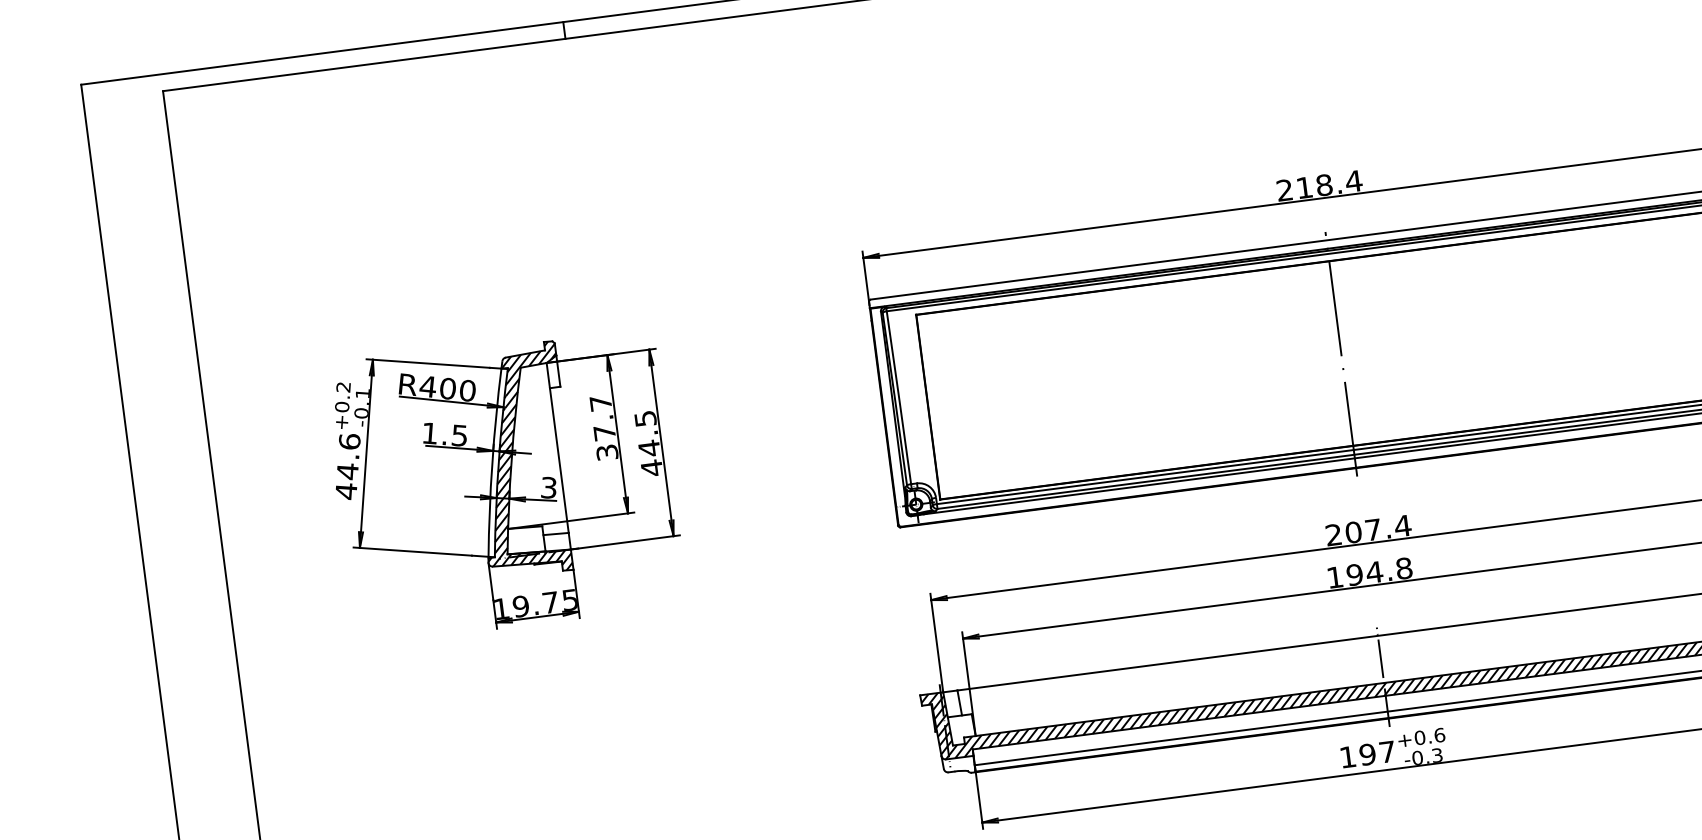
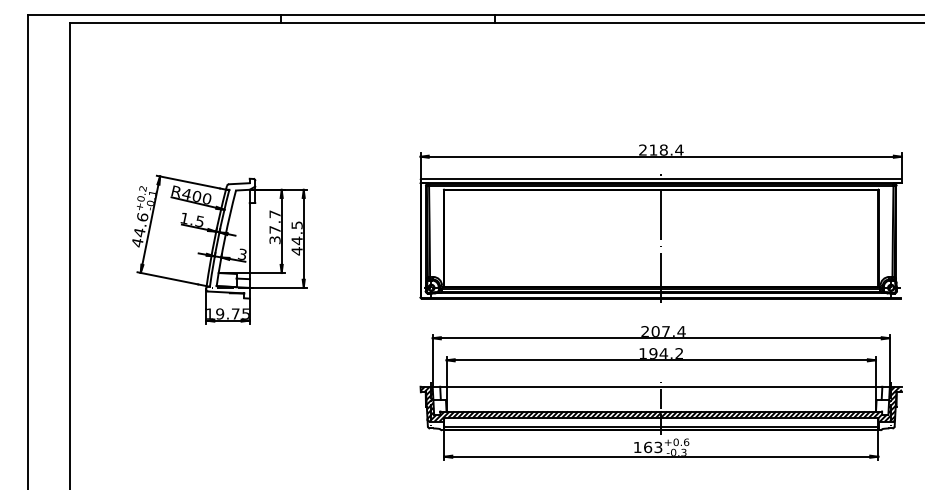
hatch: (522, 460) -> (230, 238), removed
text: (1404, 568) -> (679, 353), 194.8 -> 194.2
text: (1378, 753) -> (653, 447), 197 -> 163

